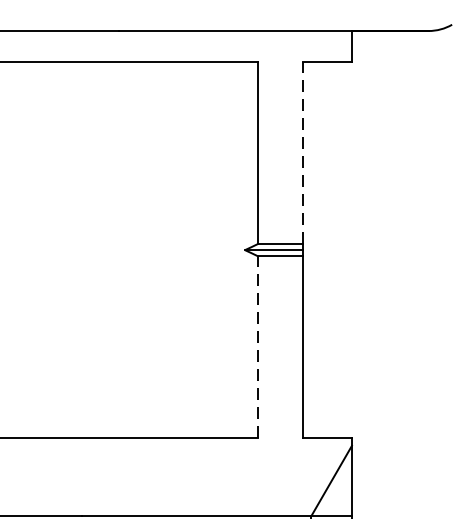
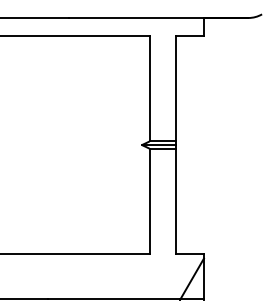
line: (302, 152) -> (175, 88), dashed -> solid
line: (258, 347) -> (149, 201), dashed -> solid

